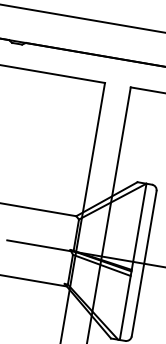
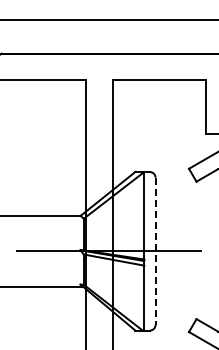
line: (144, 263) -> (155, 251), solid -> dashed

